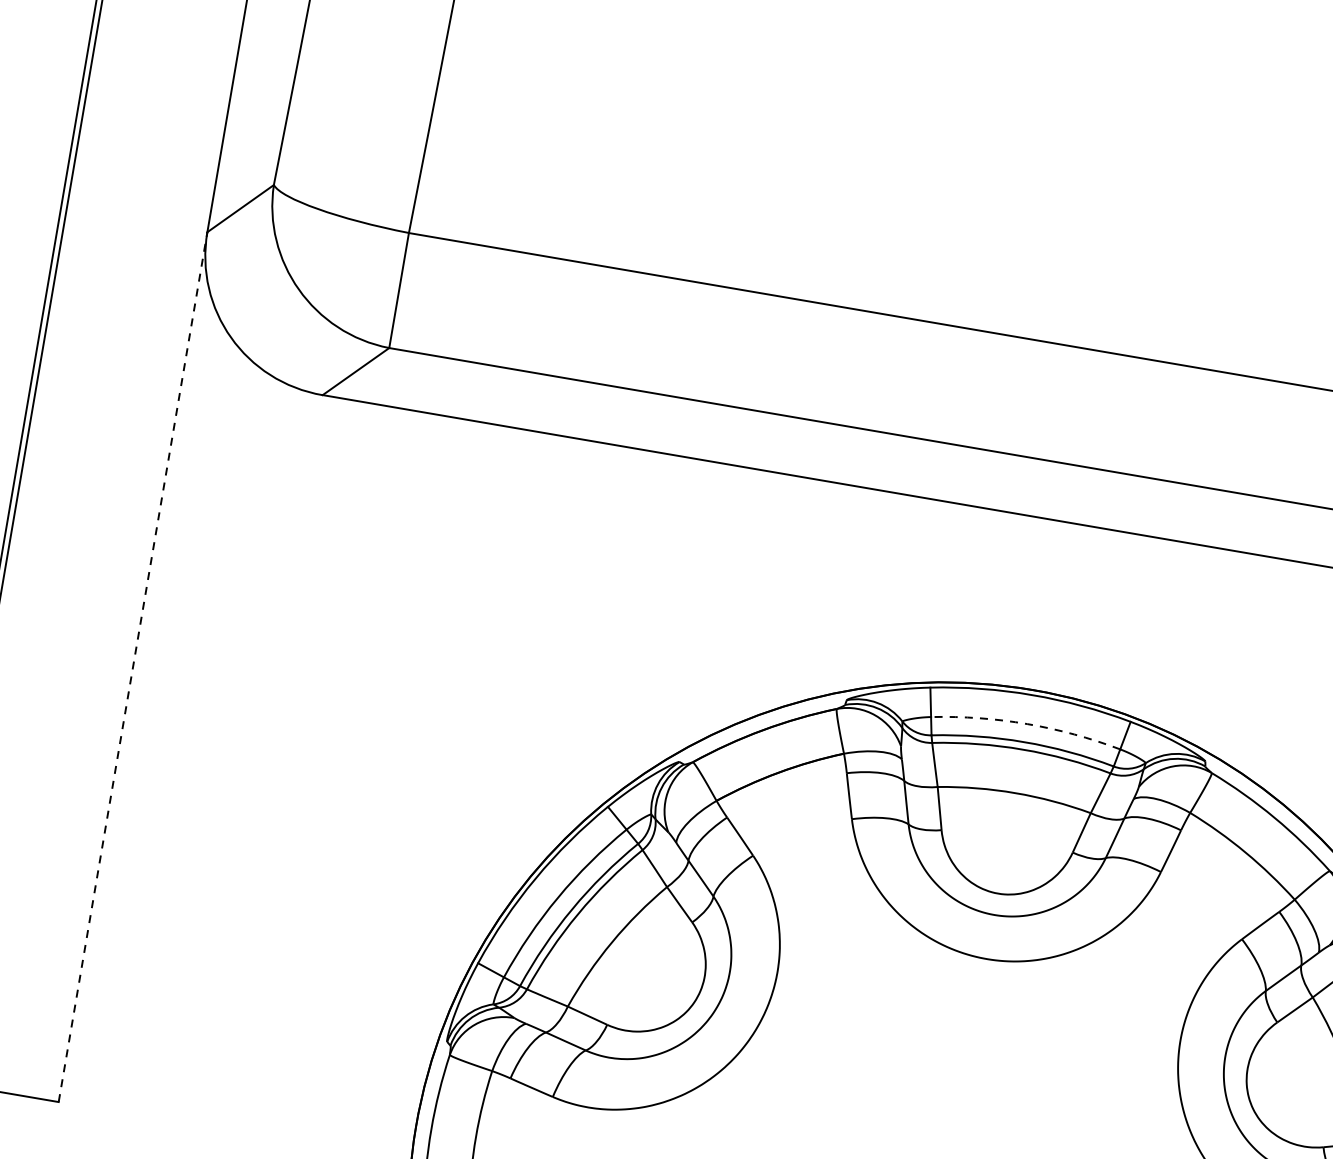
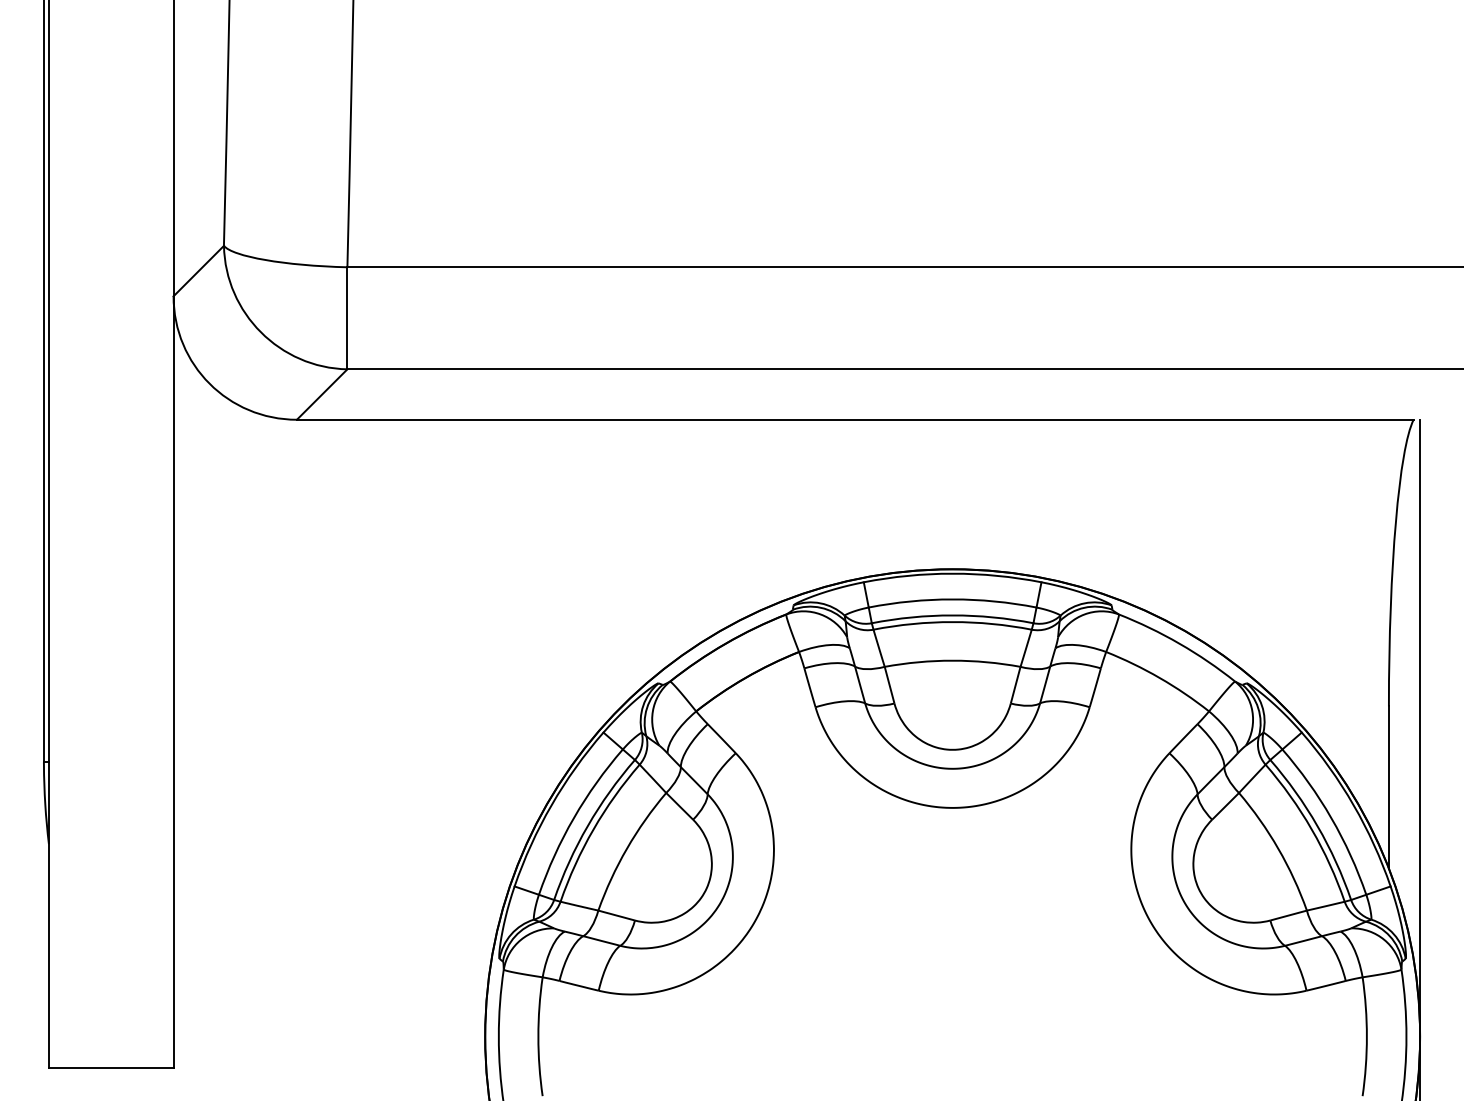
line: (132, 667) -> (173, 682), dashed -> solid
arc: (1027, 724) -> (952, 599), dashed -> solid

